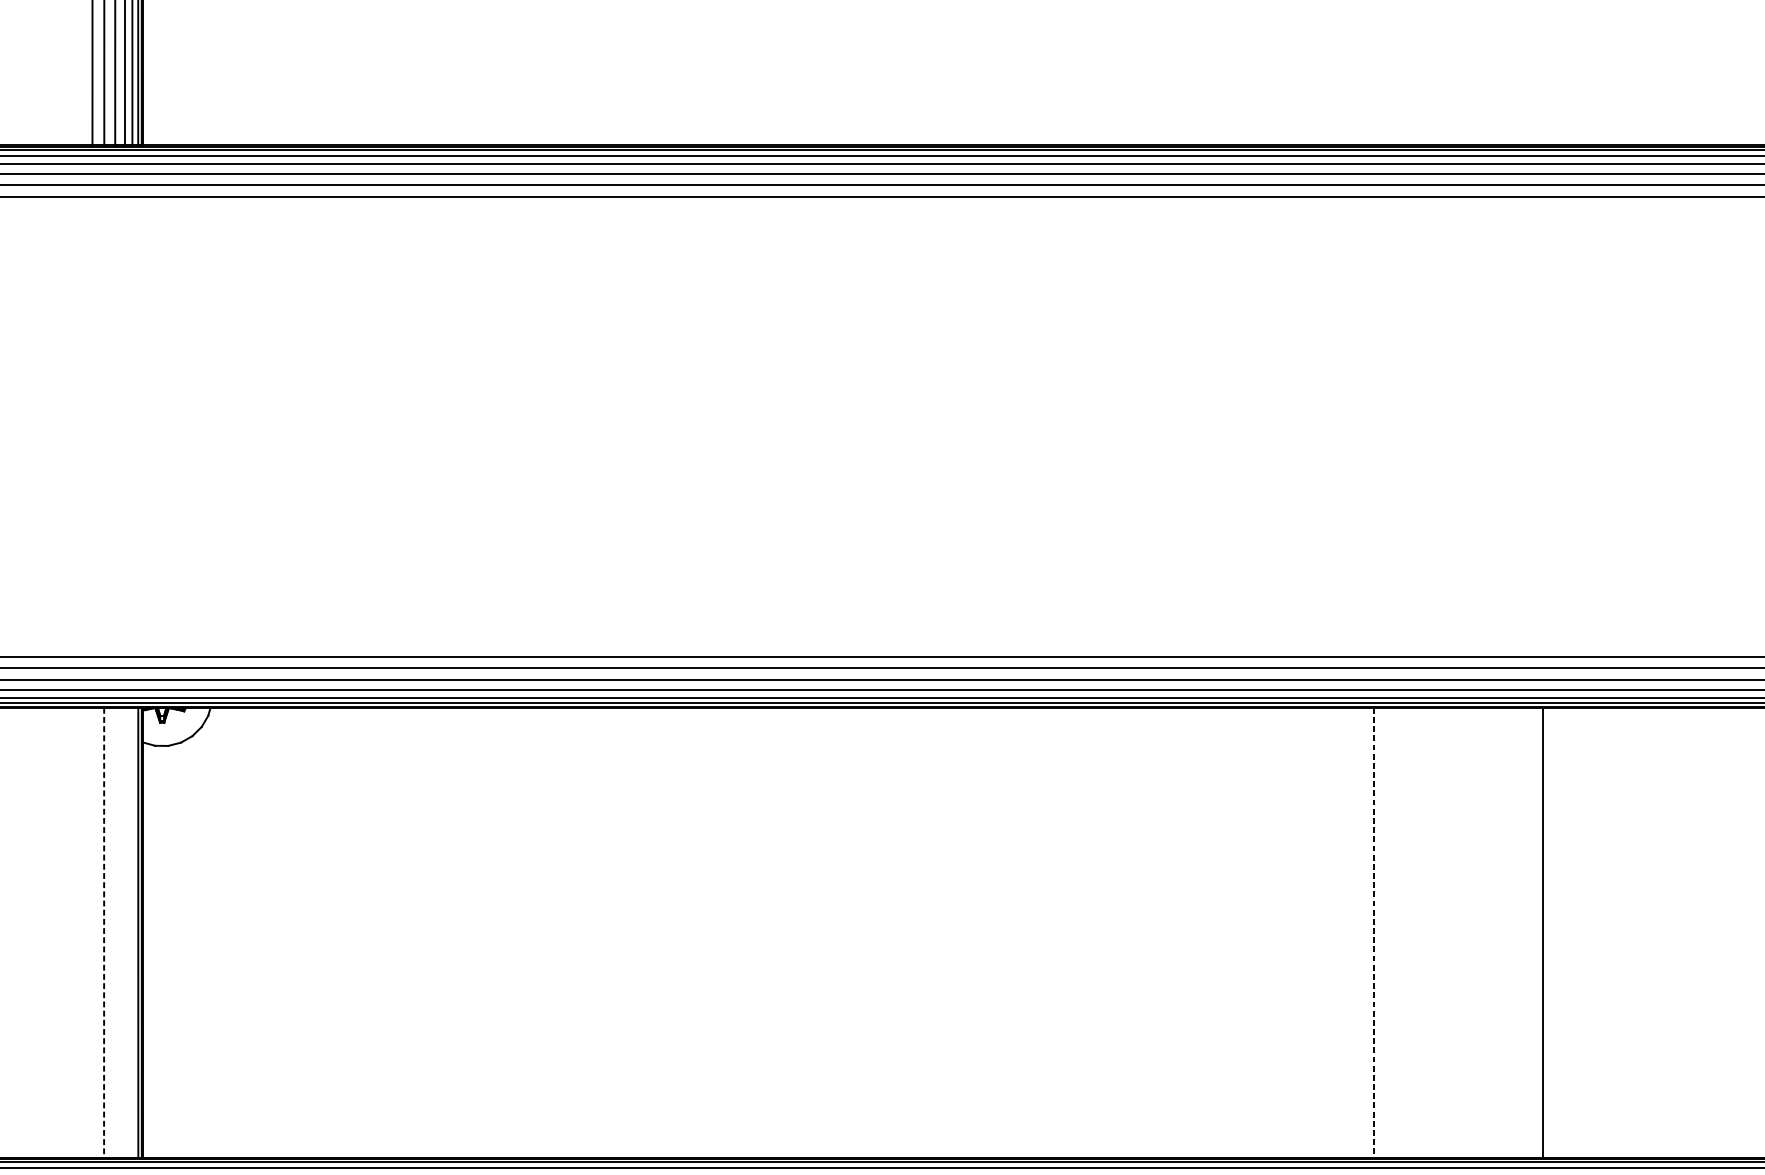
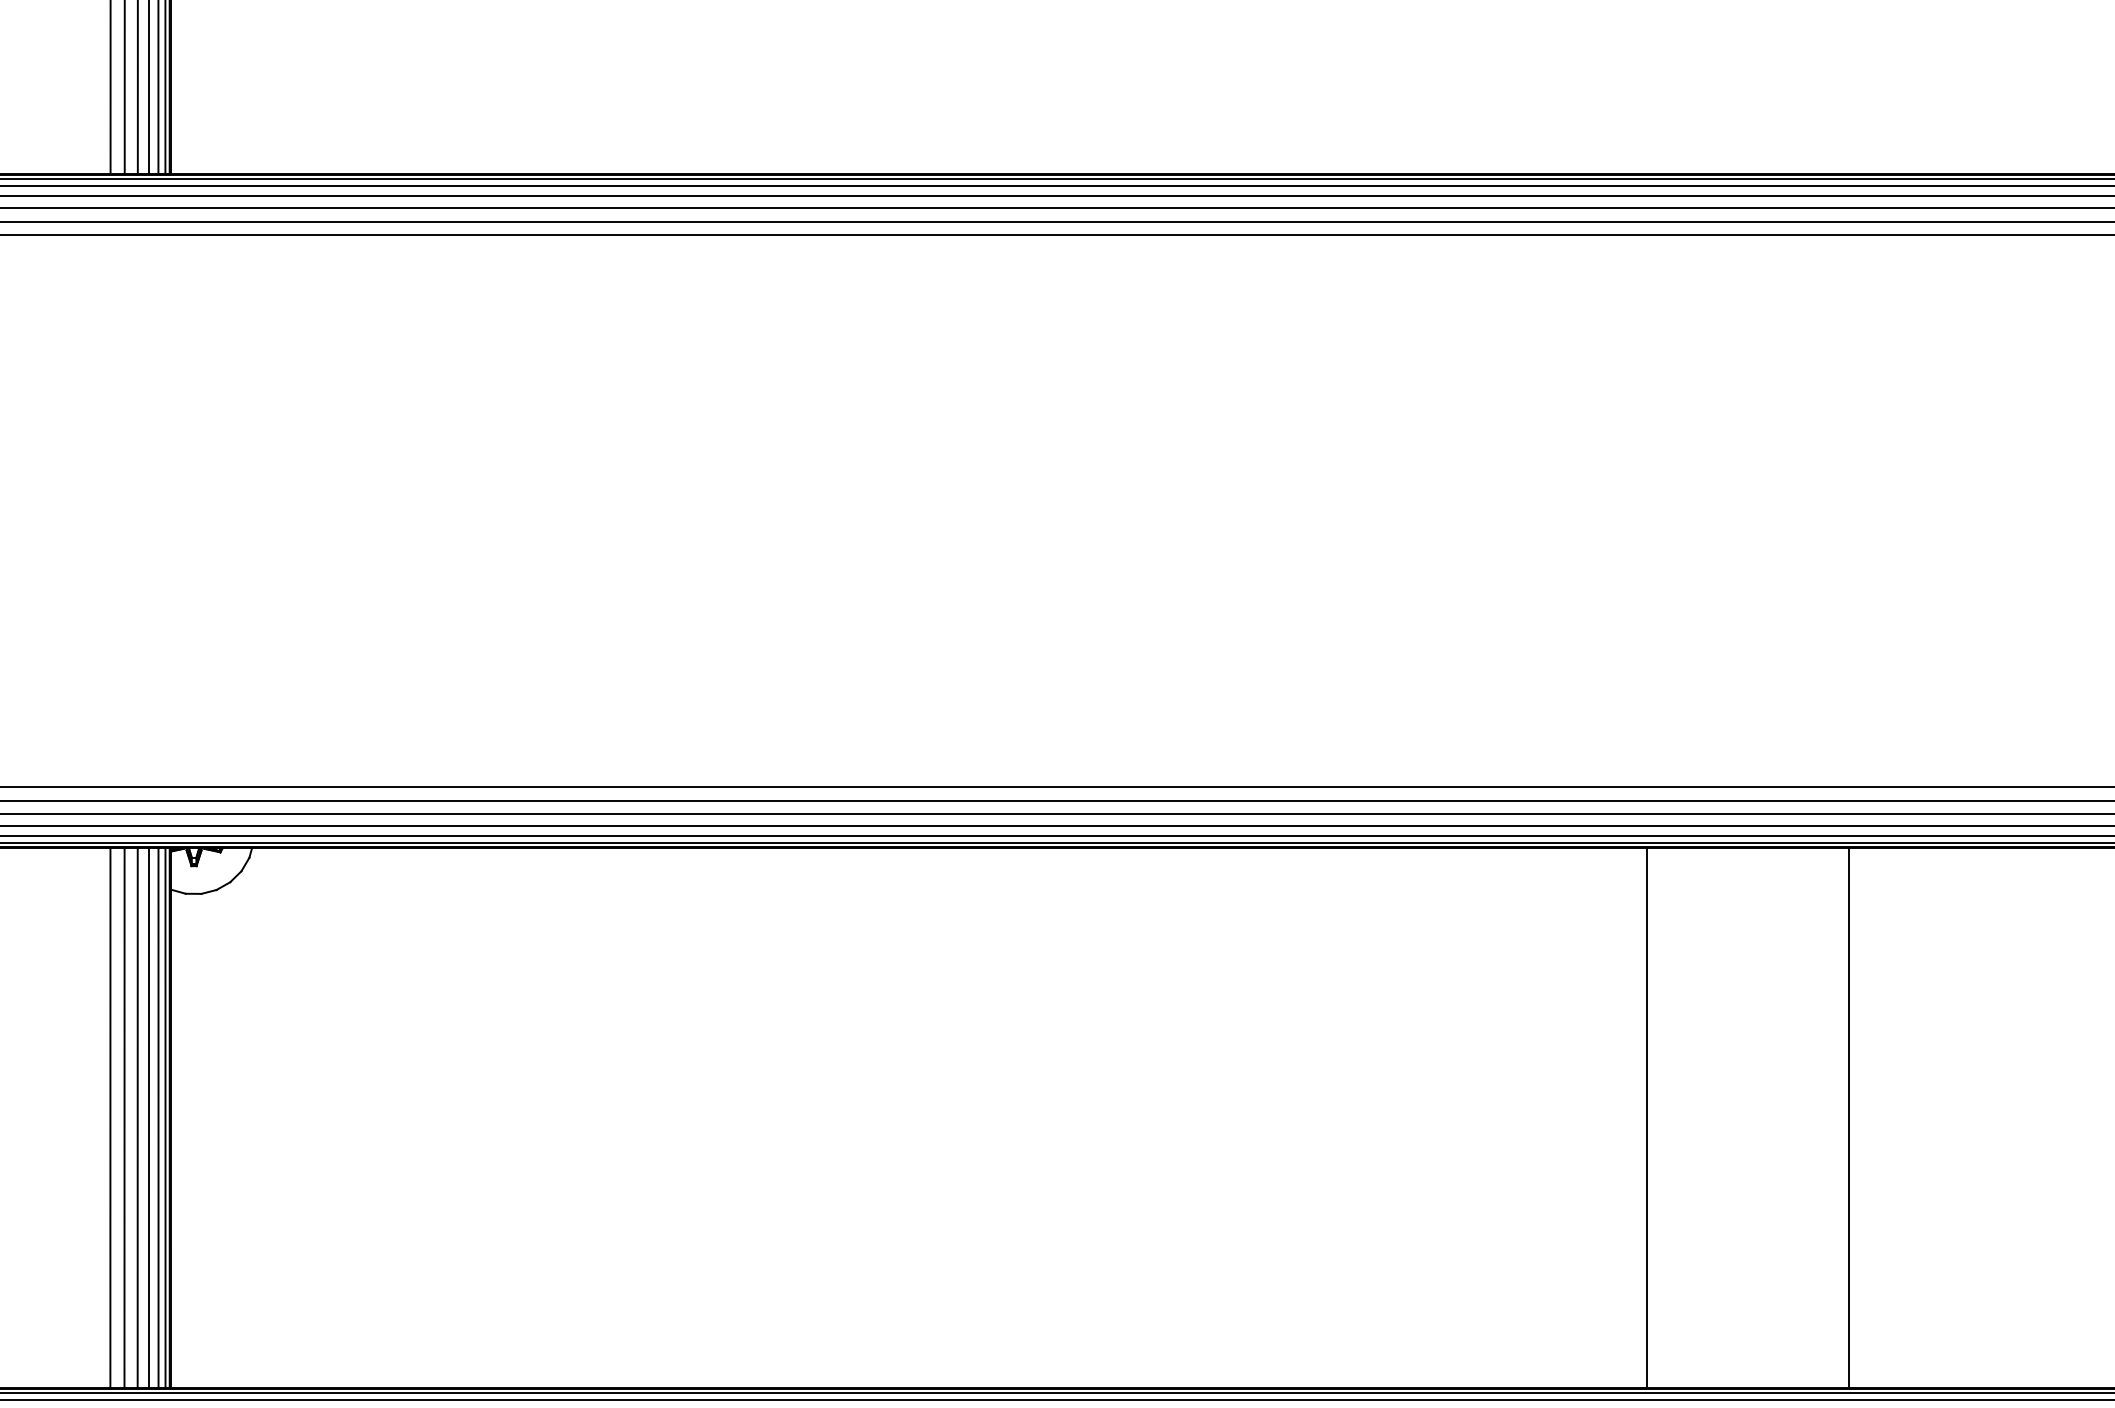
line: (92, 932) -> (110, 1117), added
line: (104, 932) -> (124, 1117), dashed -> solid
line: (114, 932) -> (137, 1117), added
line: (124, 932) -> (149, 1117), added
line: (132, 932) -> (158, 1117), added
line: (1373, 932) -> (1646, 1117), dashed -> solid

